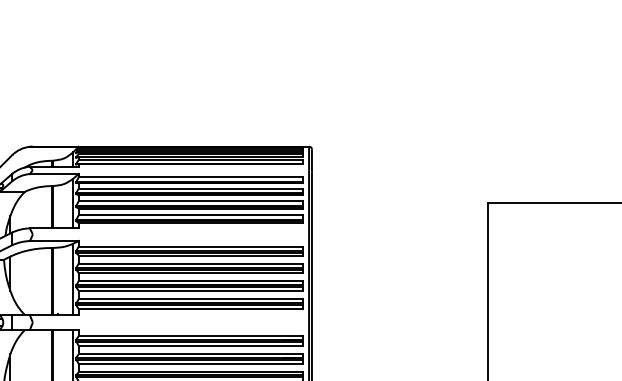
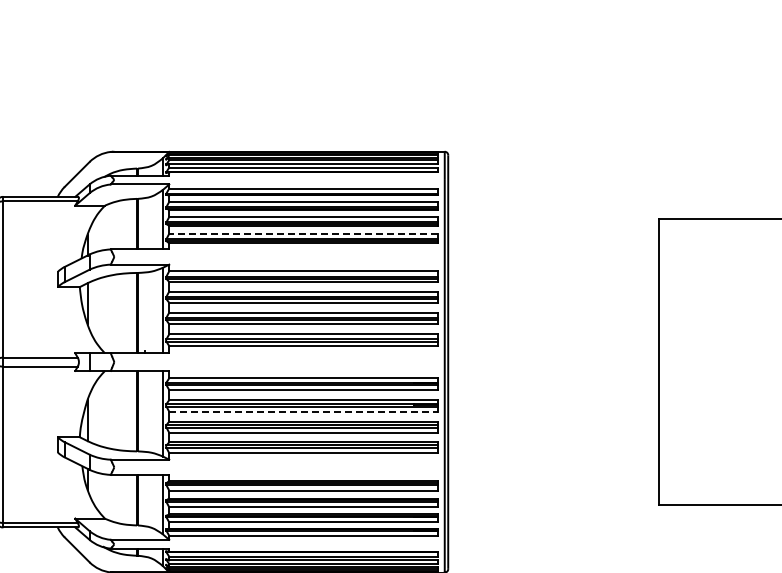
line: (190, 214) -> (302, 233), solid -> dashed
line: (190, 363) -> (303, 411), solid -> dashed

